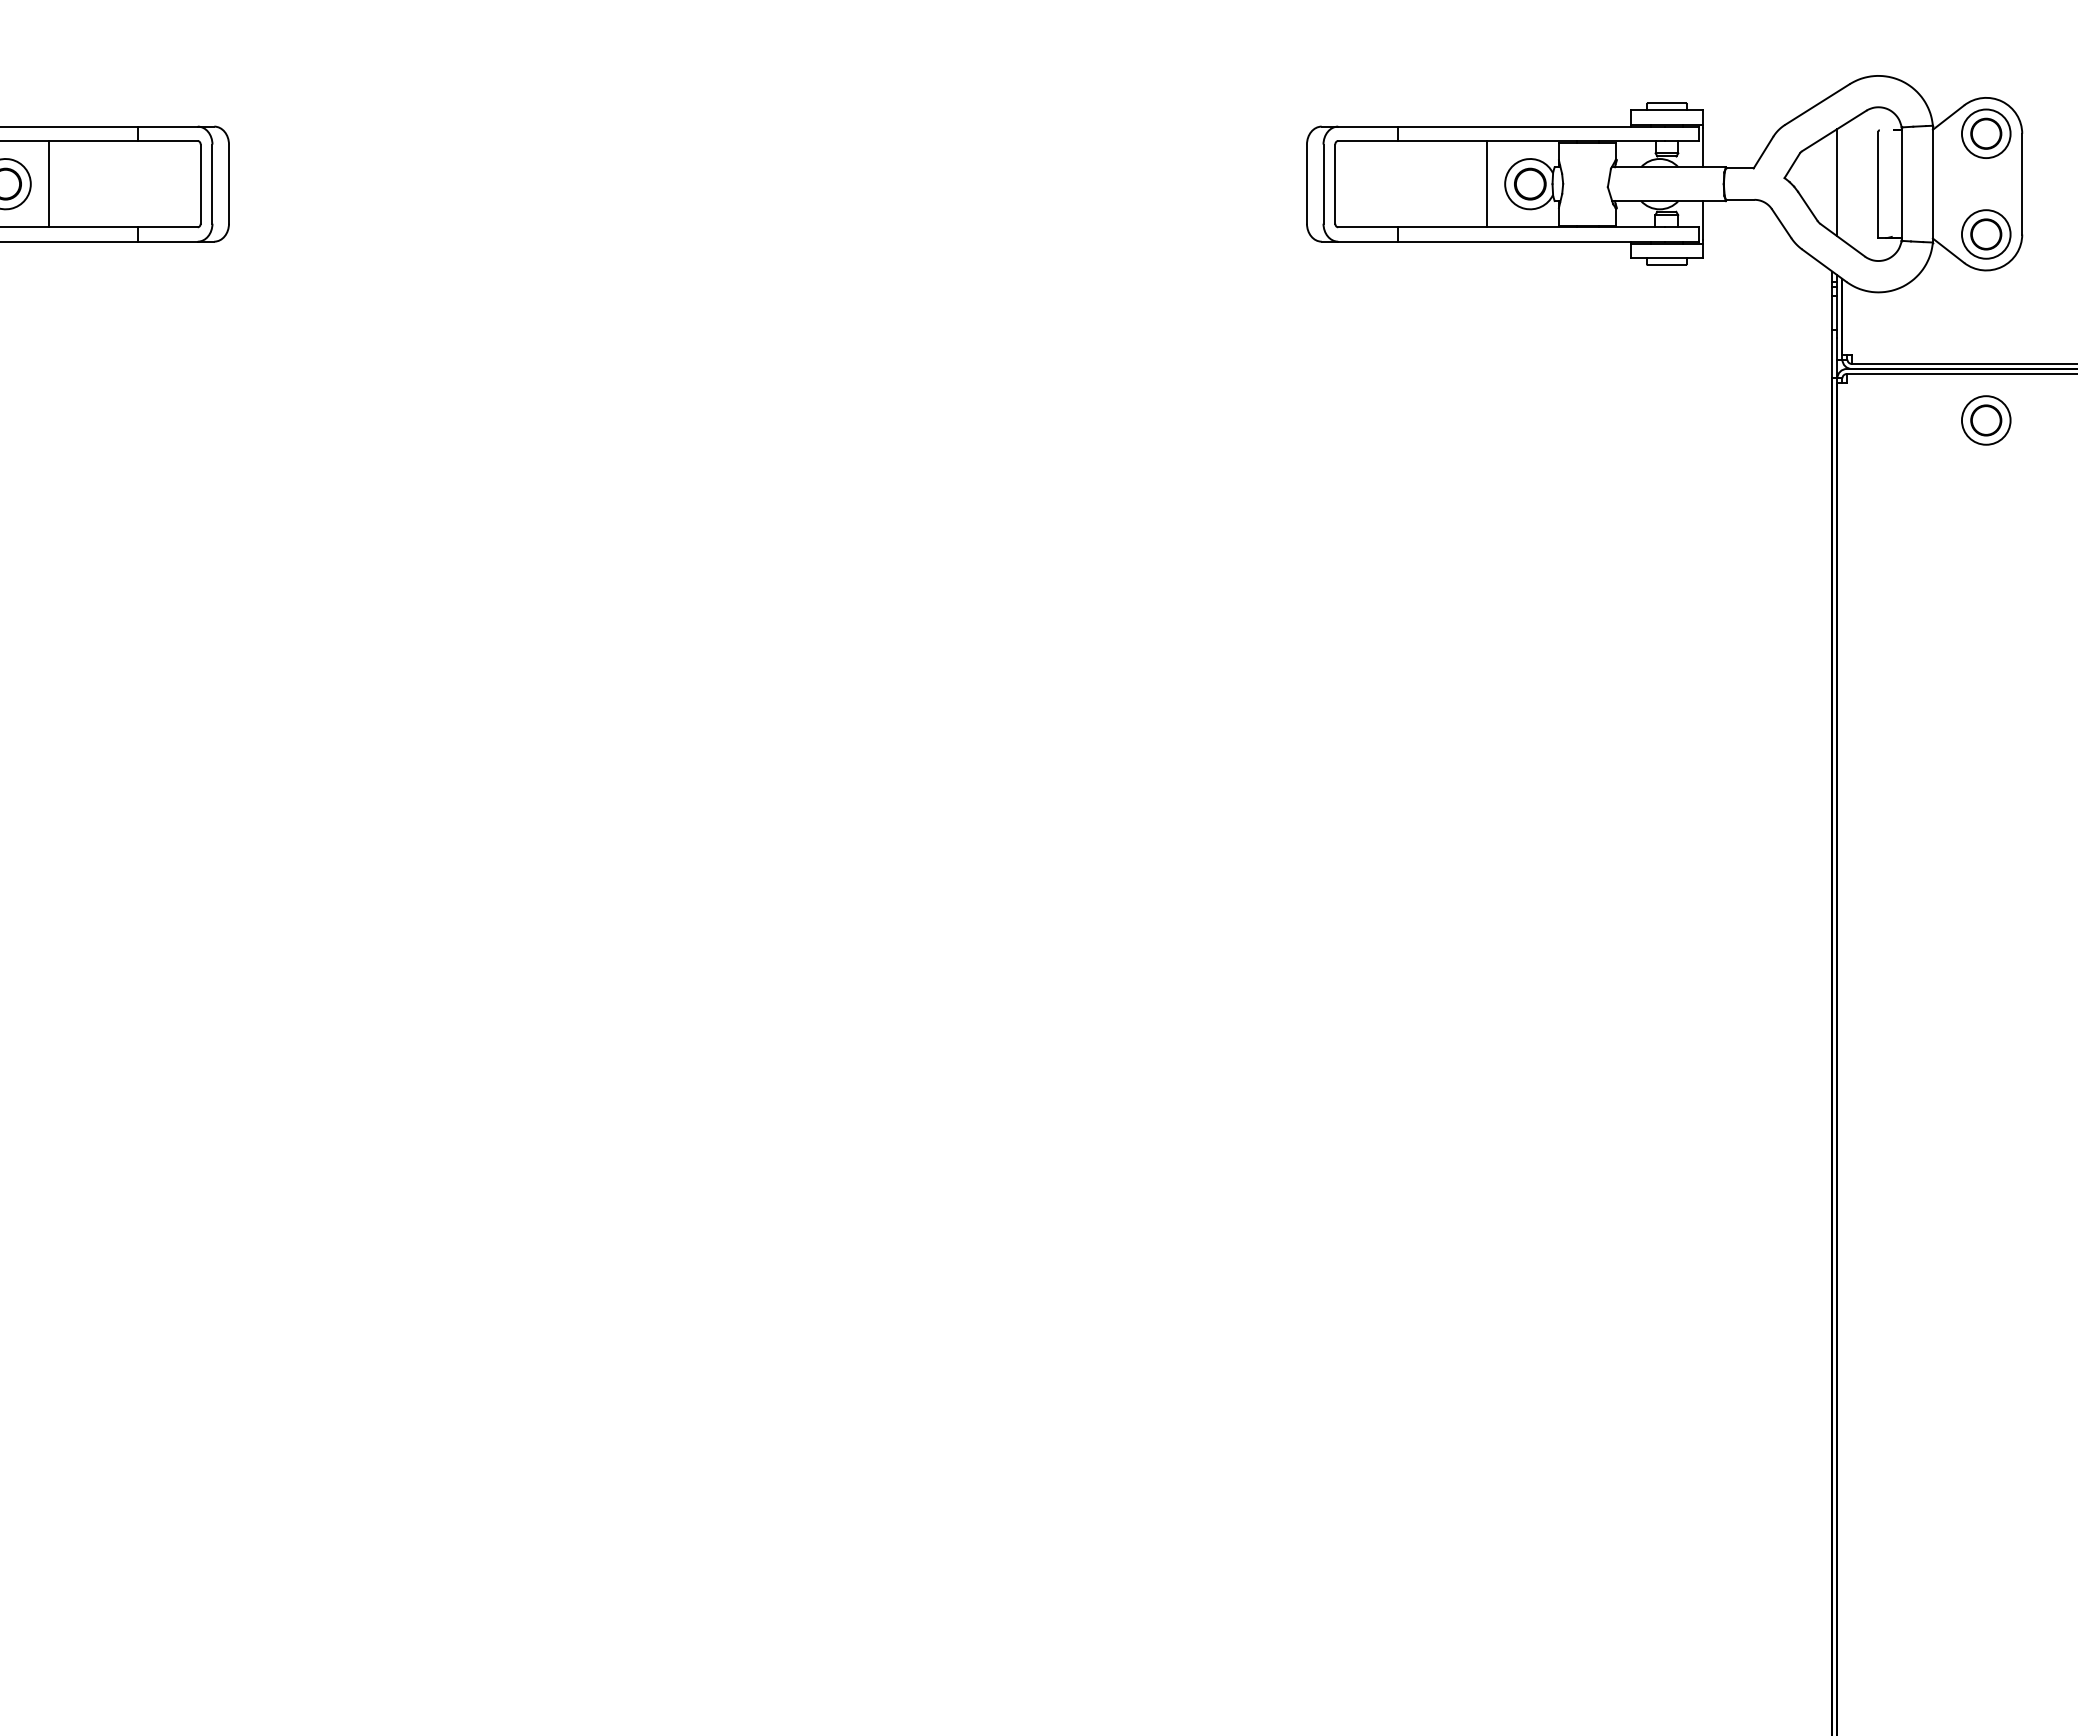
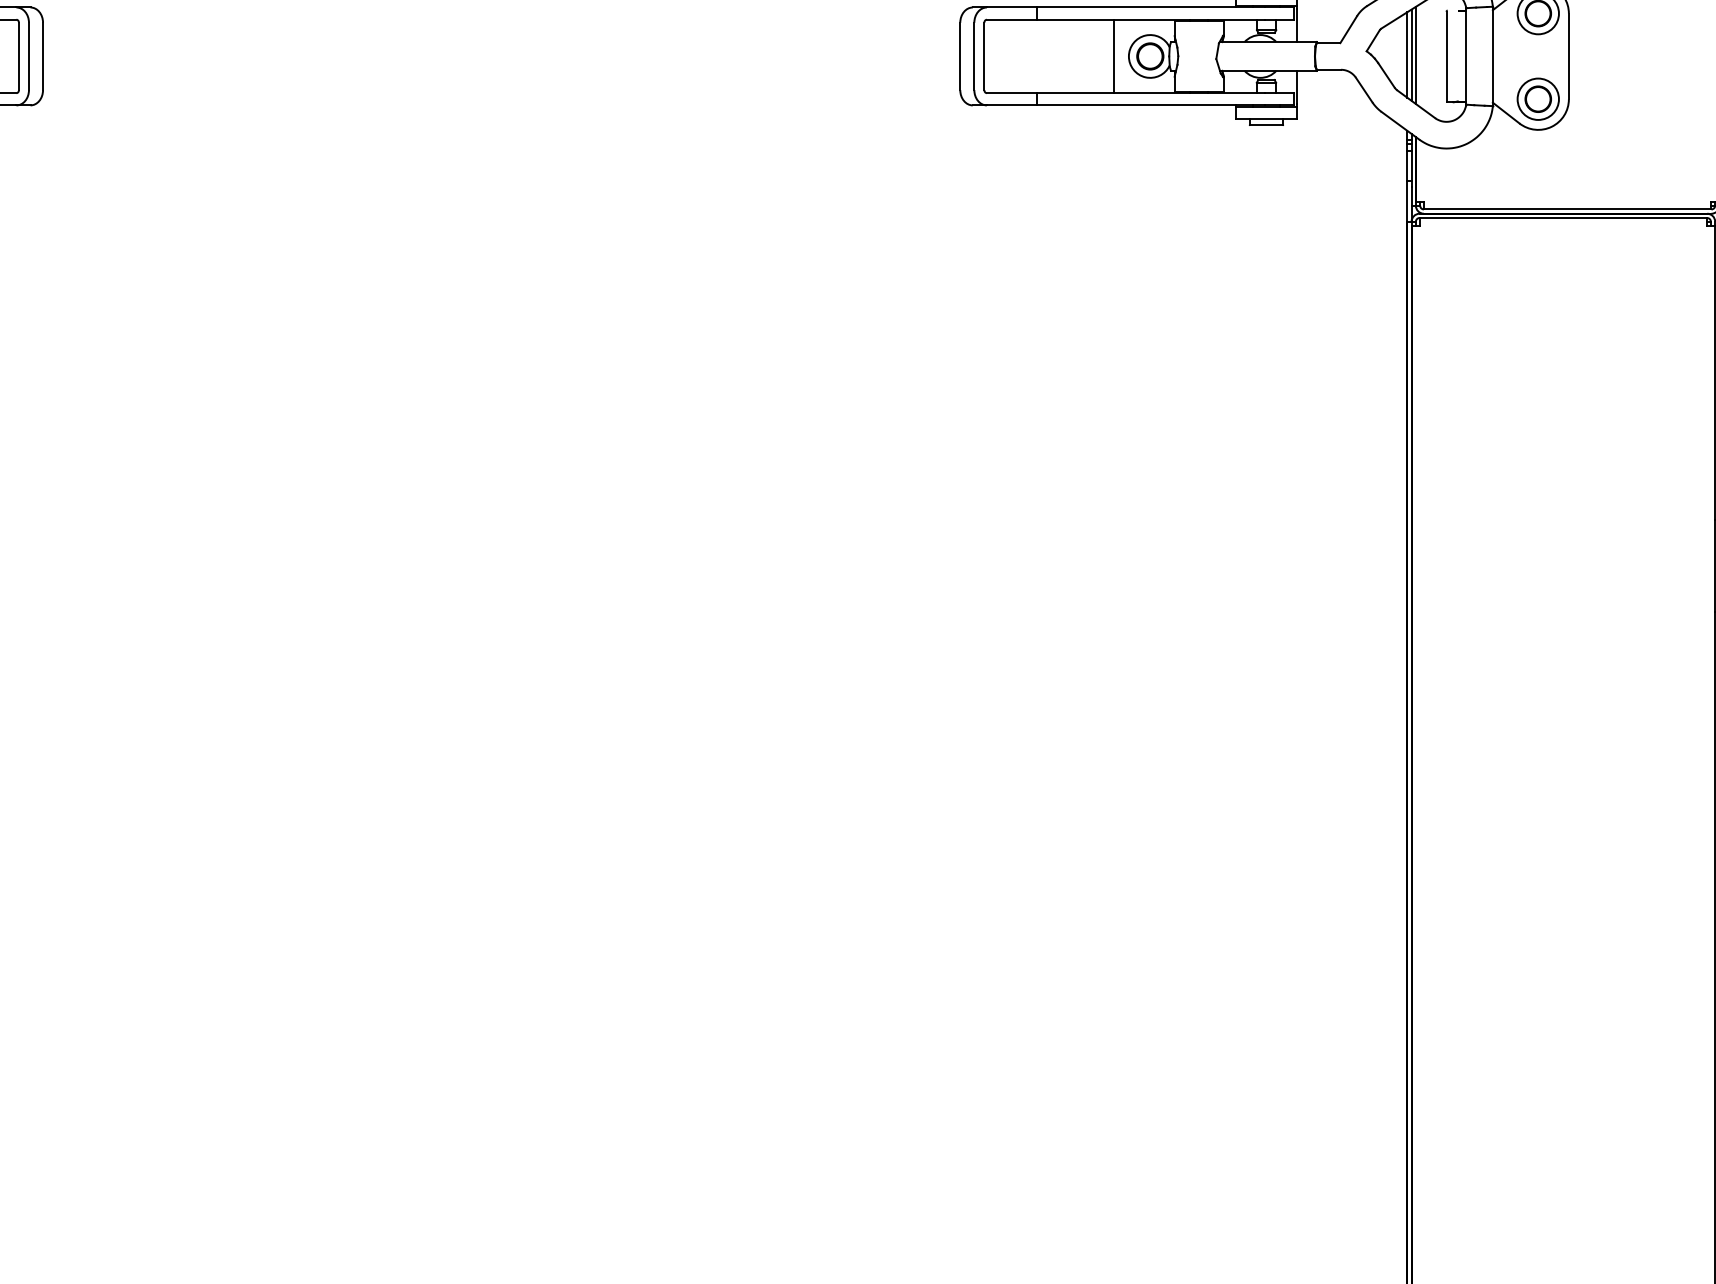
line: (1832, 182) -> (1407, 55), added
line: (1842, 182) -> (1415, 55), added
part: (1986, 420) -> (1538, 257), removed

